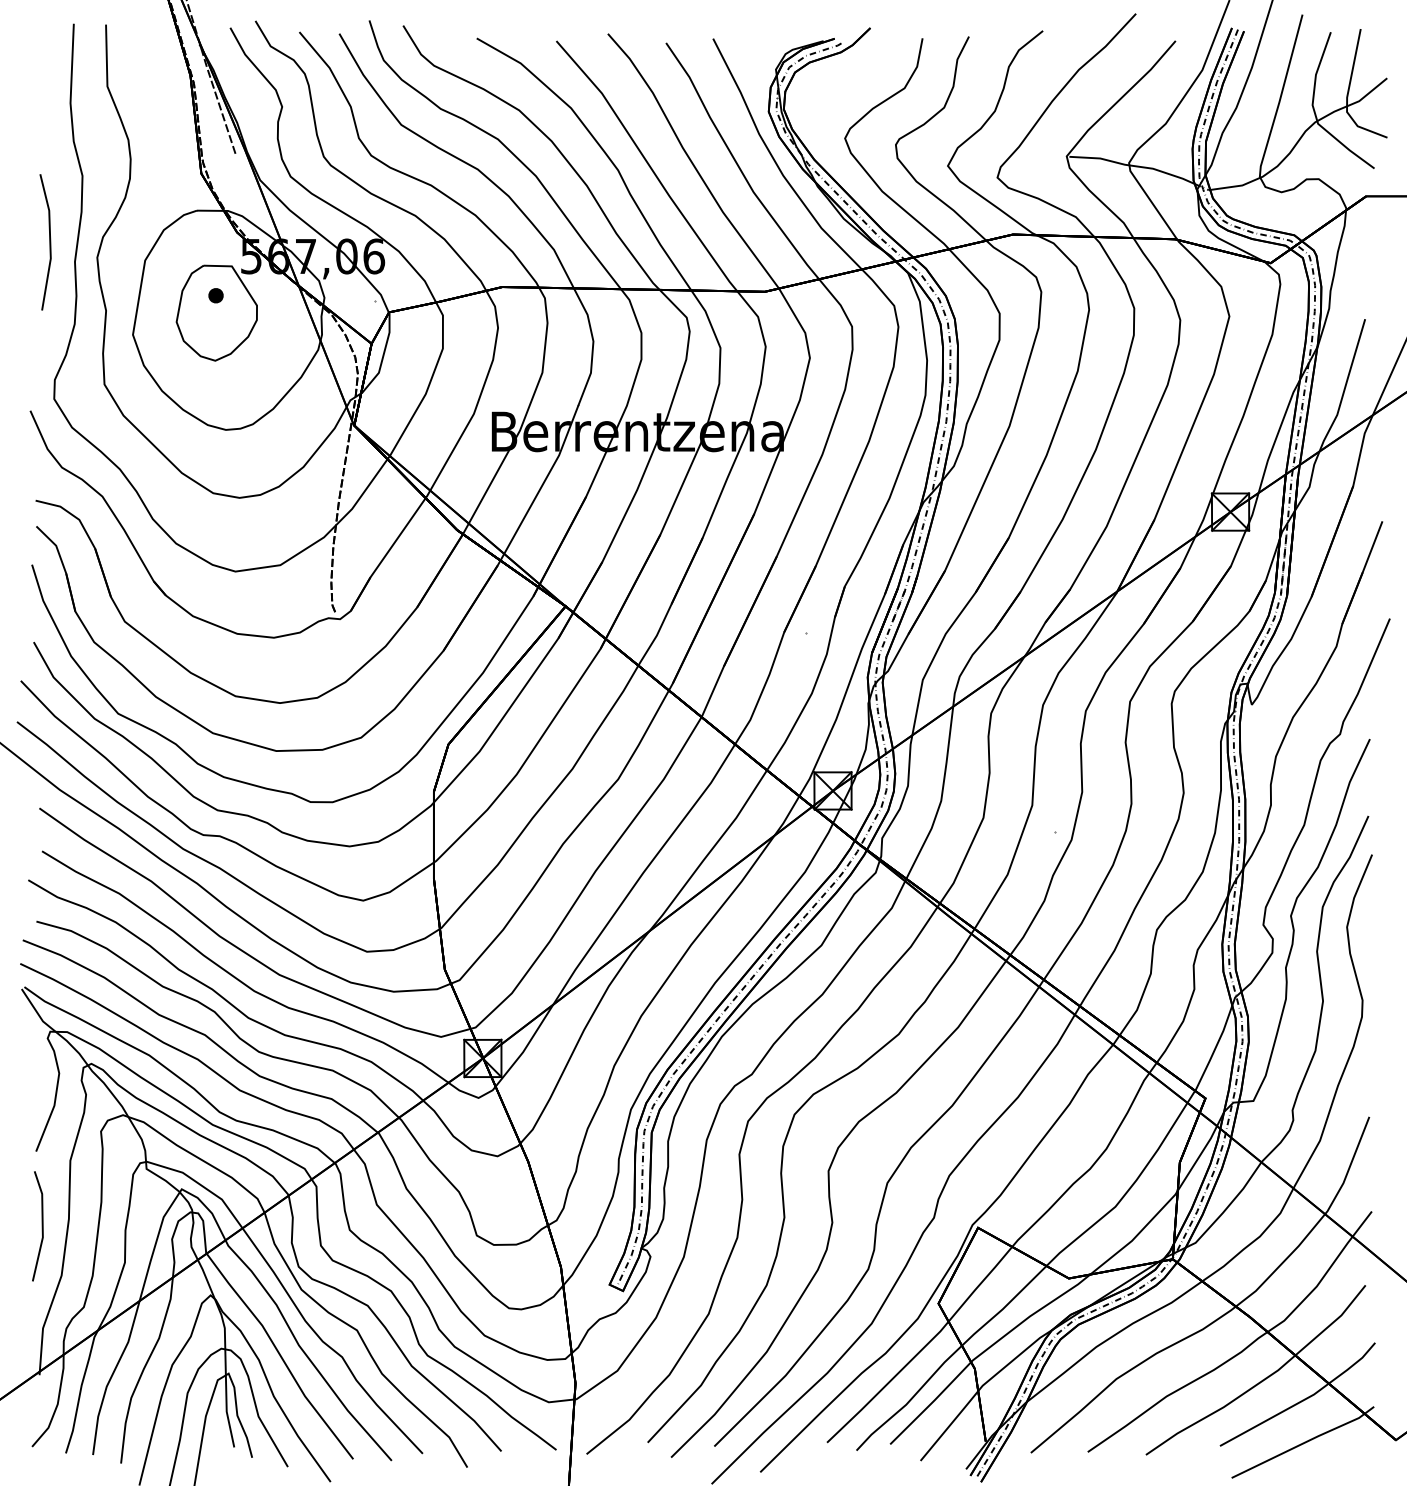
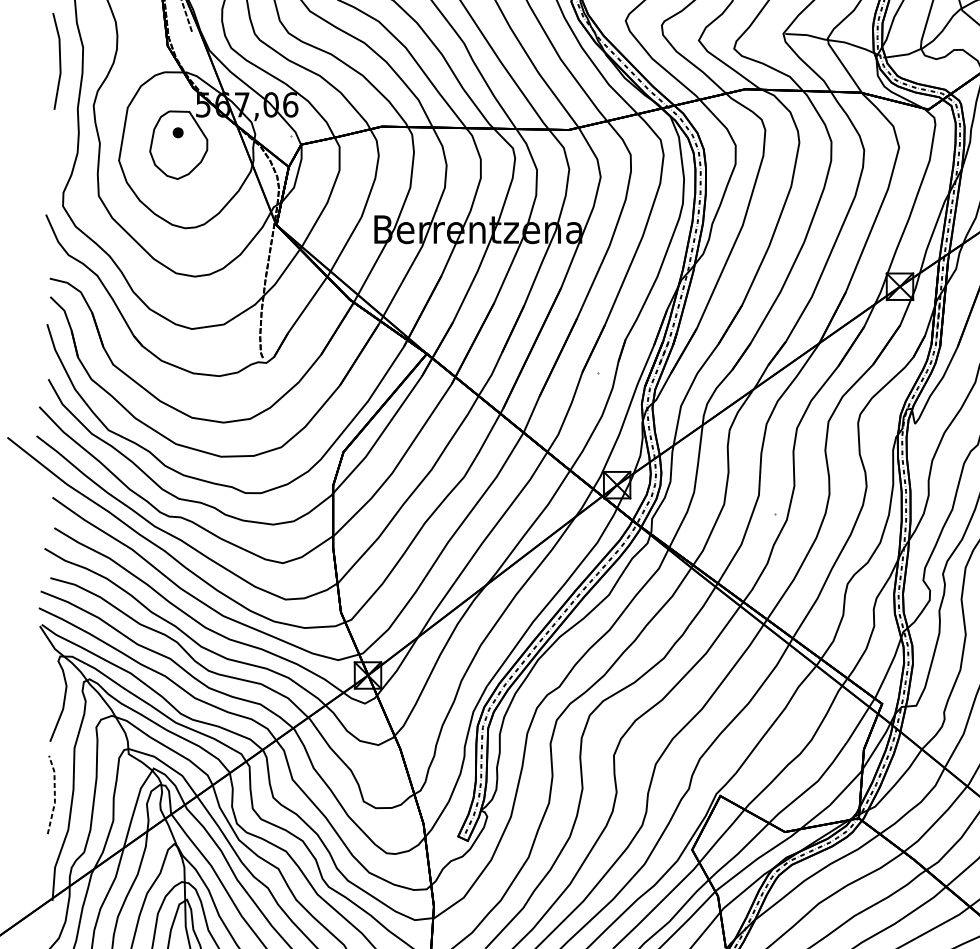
line: (49, 242) -> (59, 61), moved
line: (42, 1226) -> (54, 795), solid -> dashed

